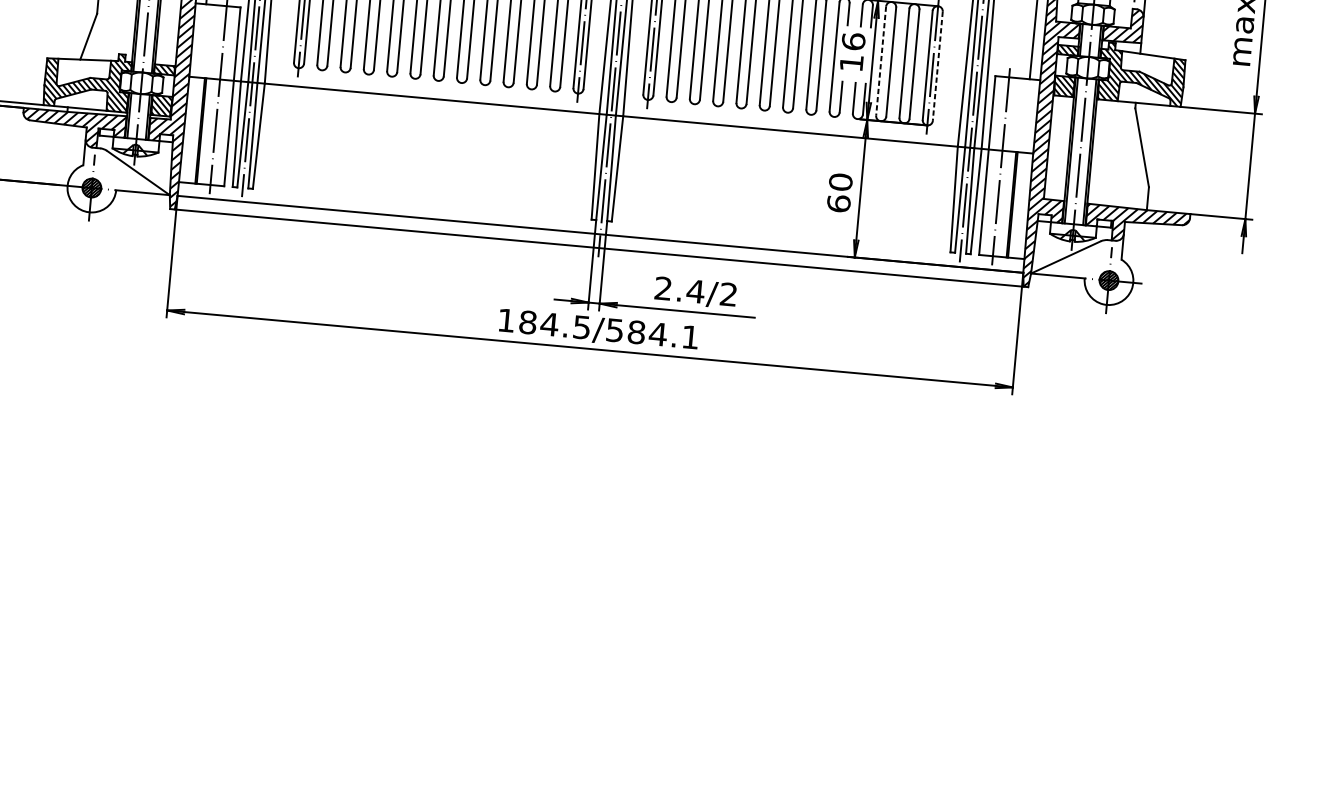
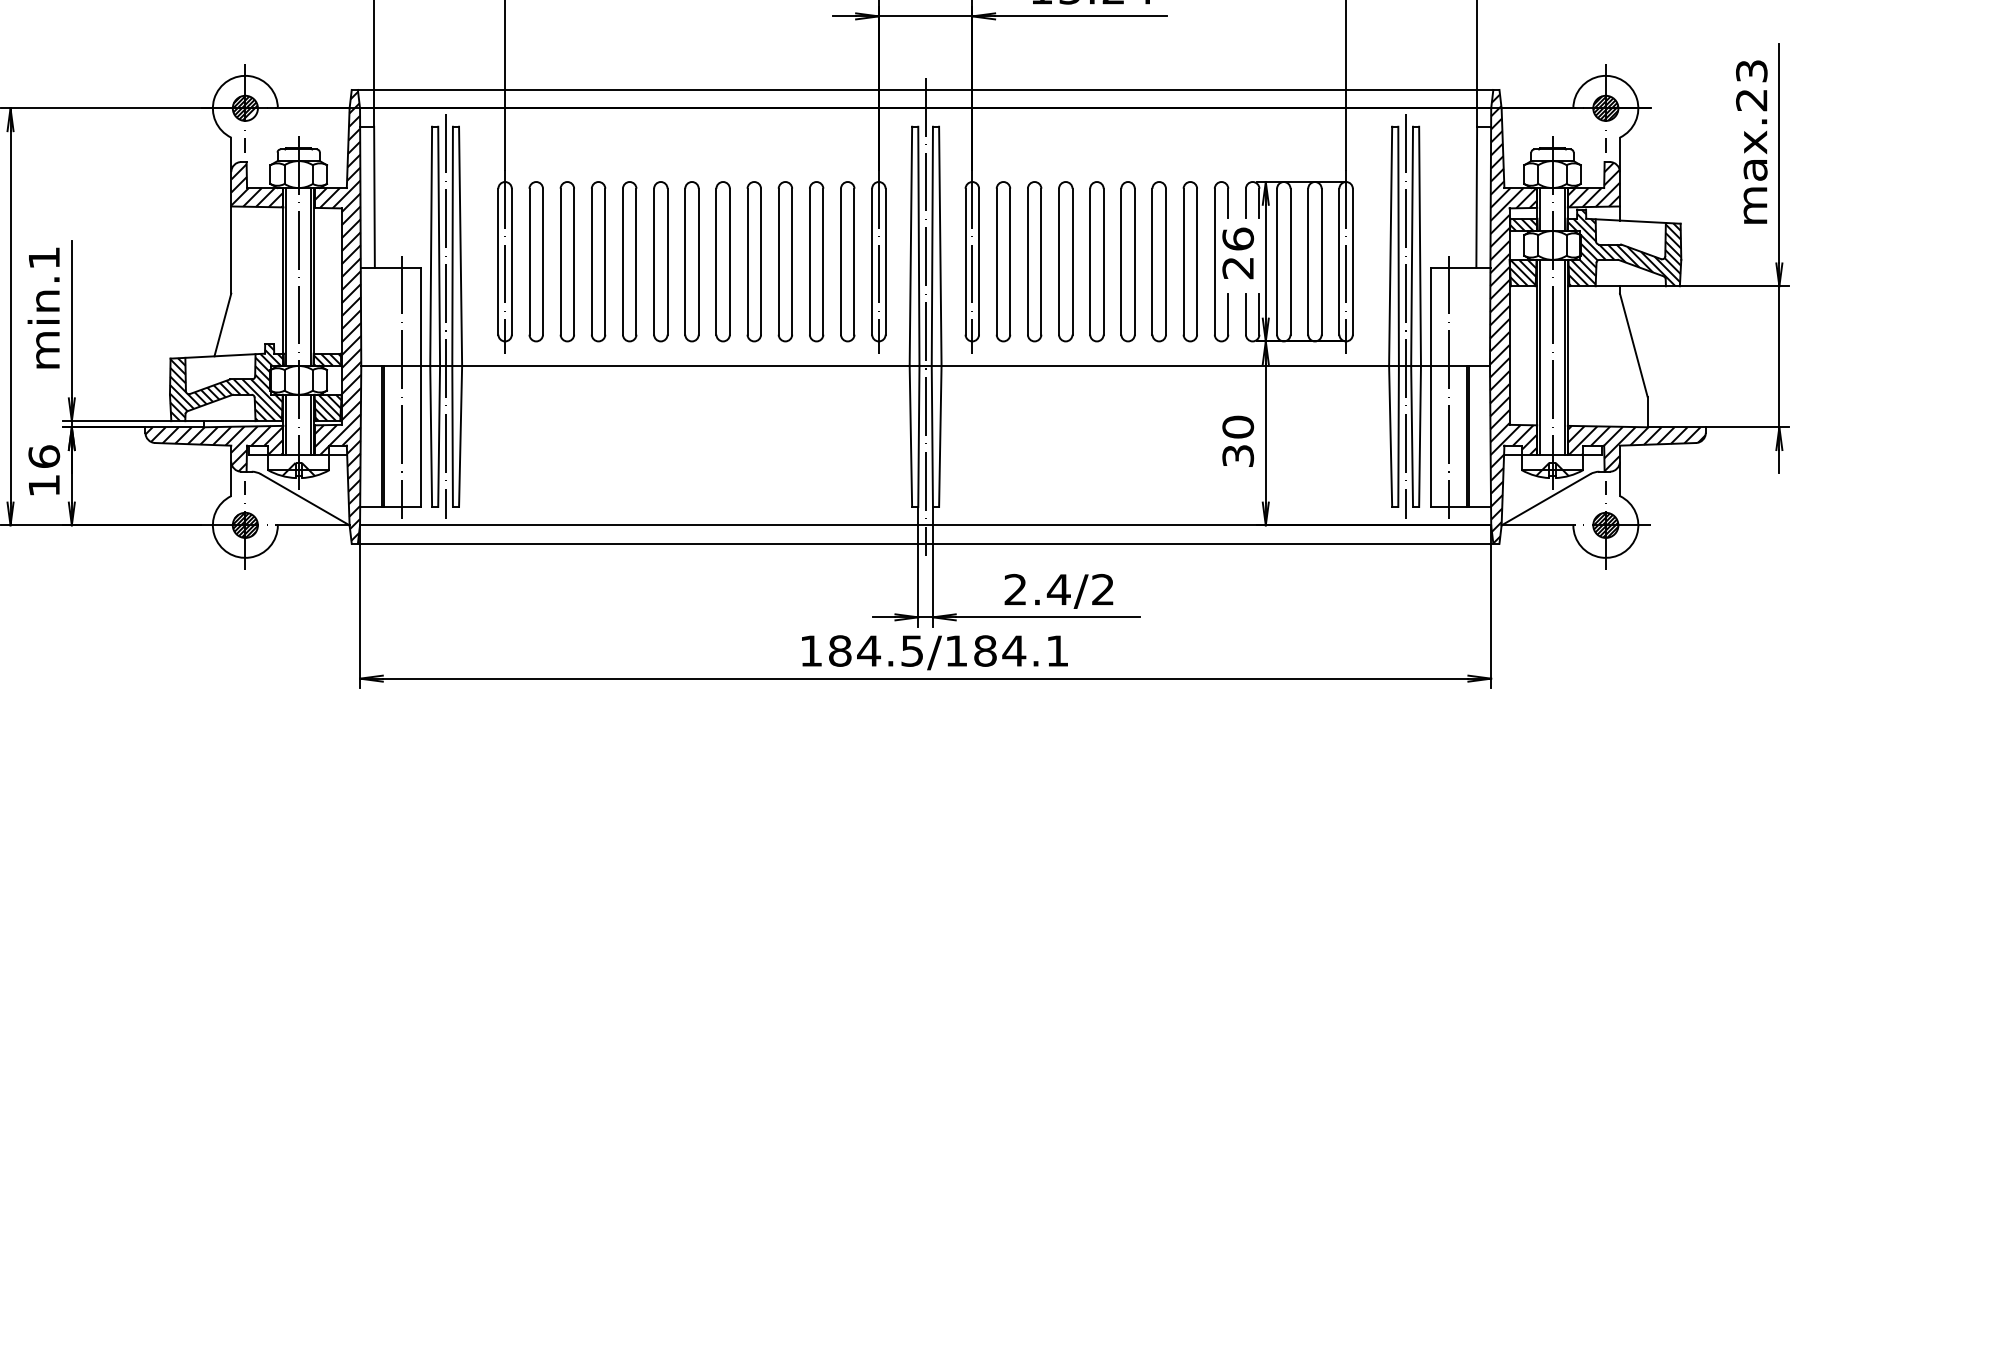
line: (881, 61) -> (1277, 261), dashed -> solid
text: (851, 63) -> (1237, 268), 16 -> 26
line: (937, 66) -> (1352, 261), dashed -> solid
text: (839, 203) -> (1238, 455), 60 -> 30
text: (615, 330) -> (956, 650), 184.5/584.1 -> 184.5/184.1

